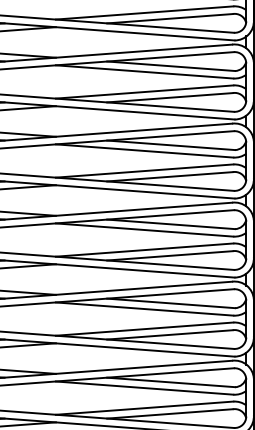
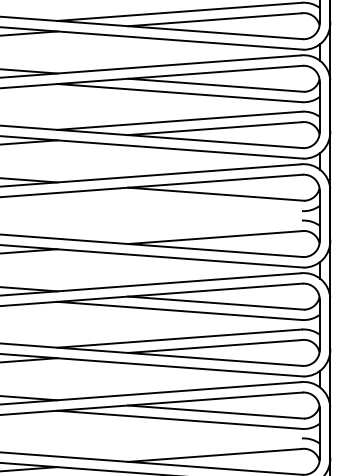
line: (144, 150) -> (179, 201), removed
line: (144, 170) -> (179, 228), removed
line: (144, 328) -> (179, 446), removed

